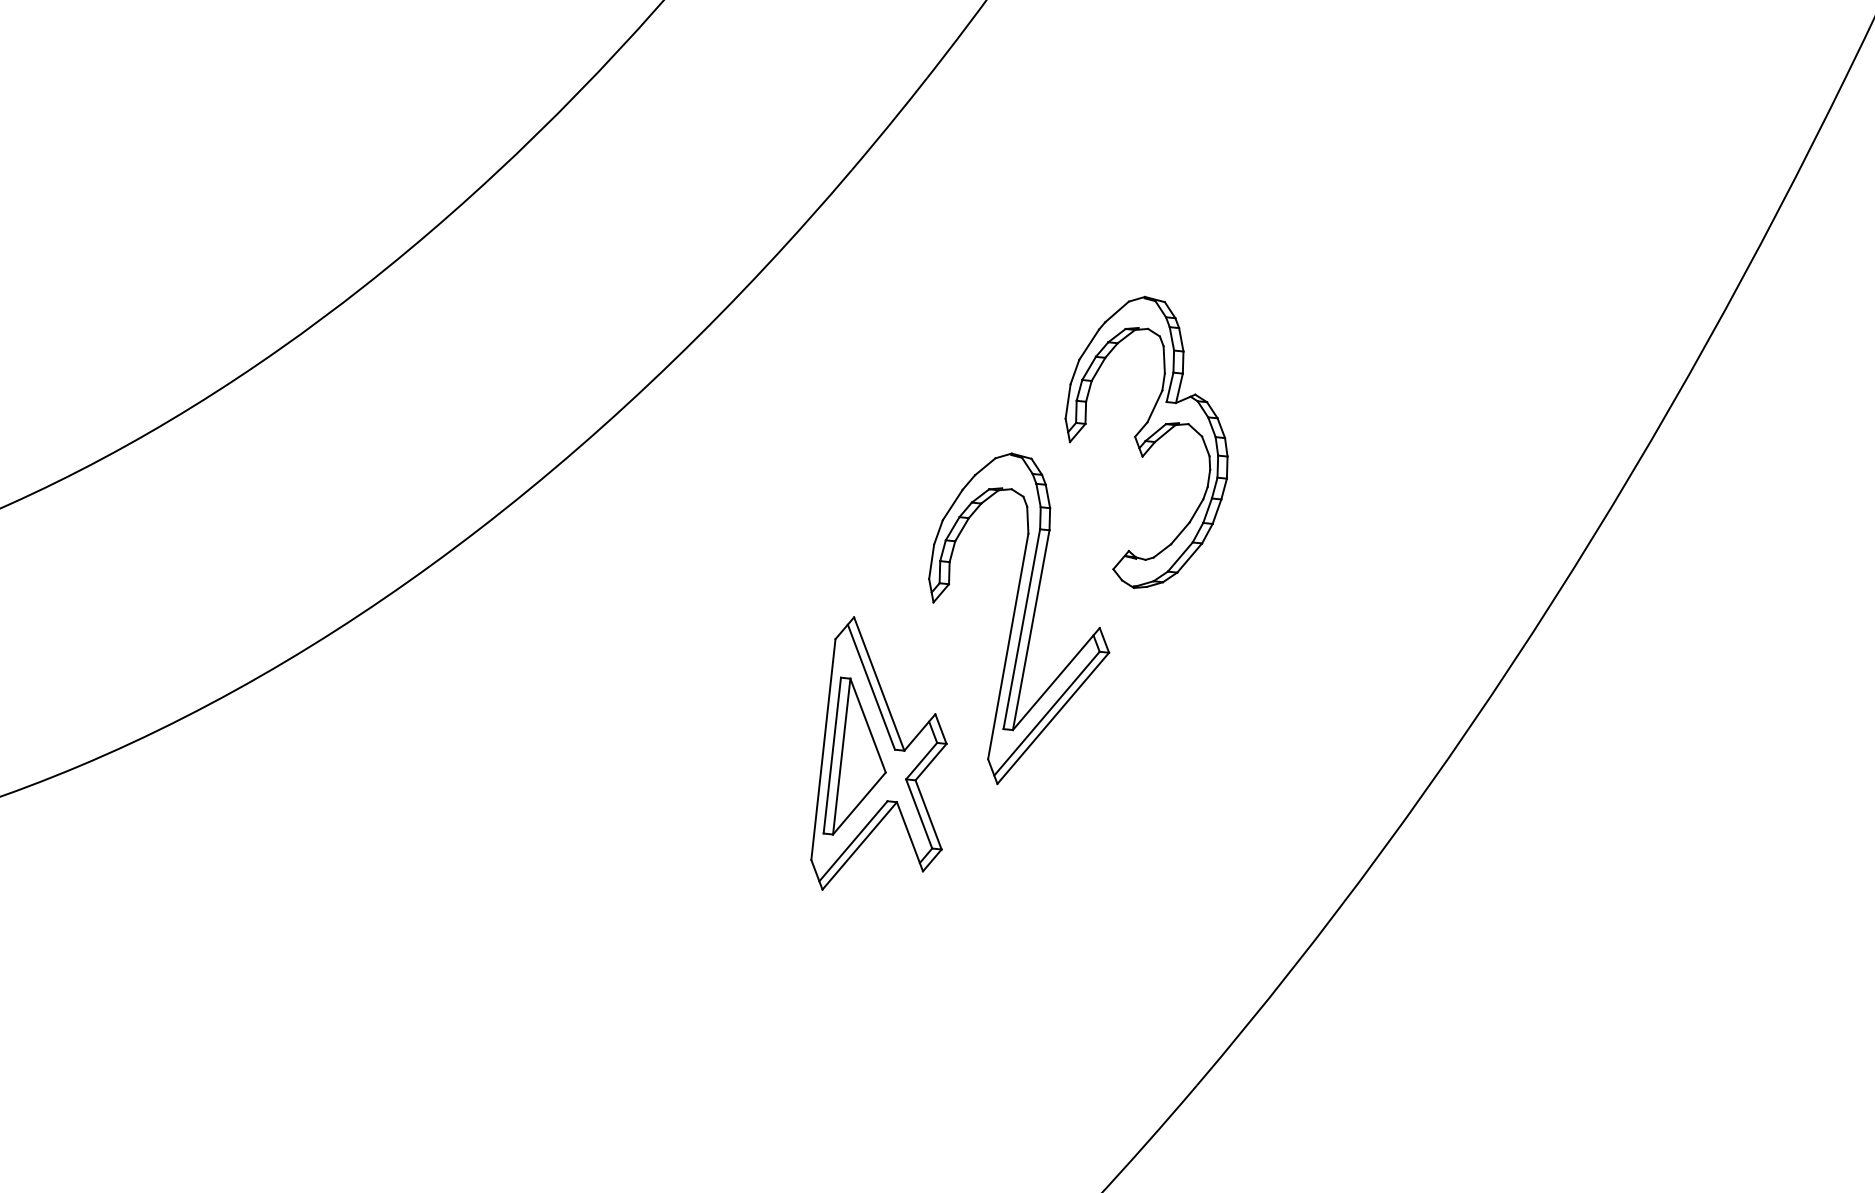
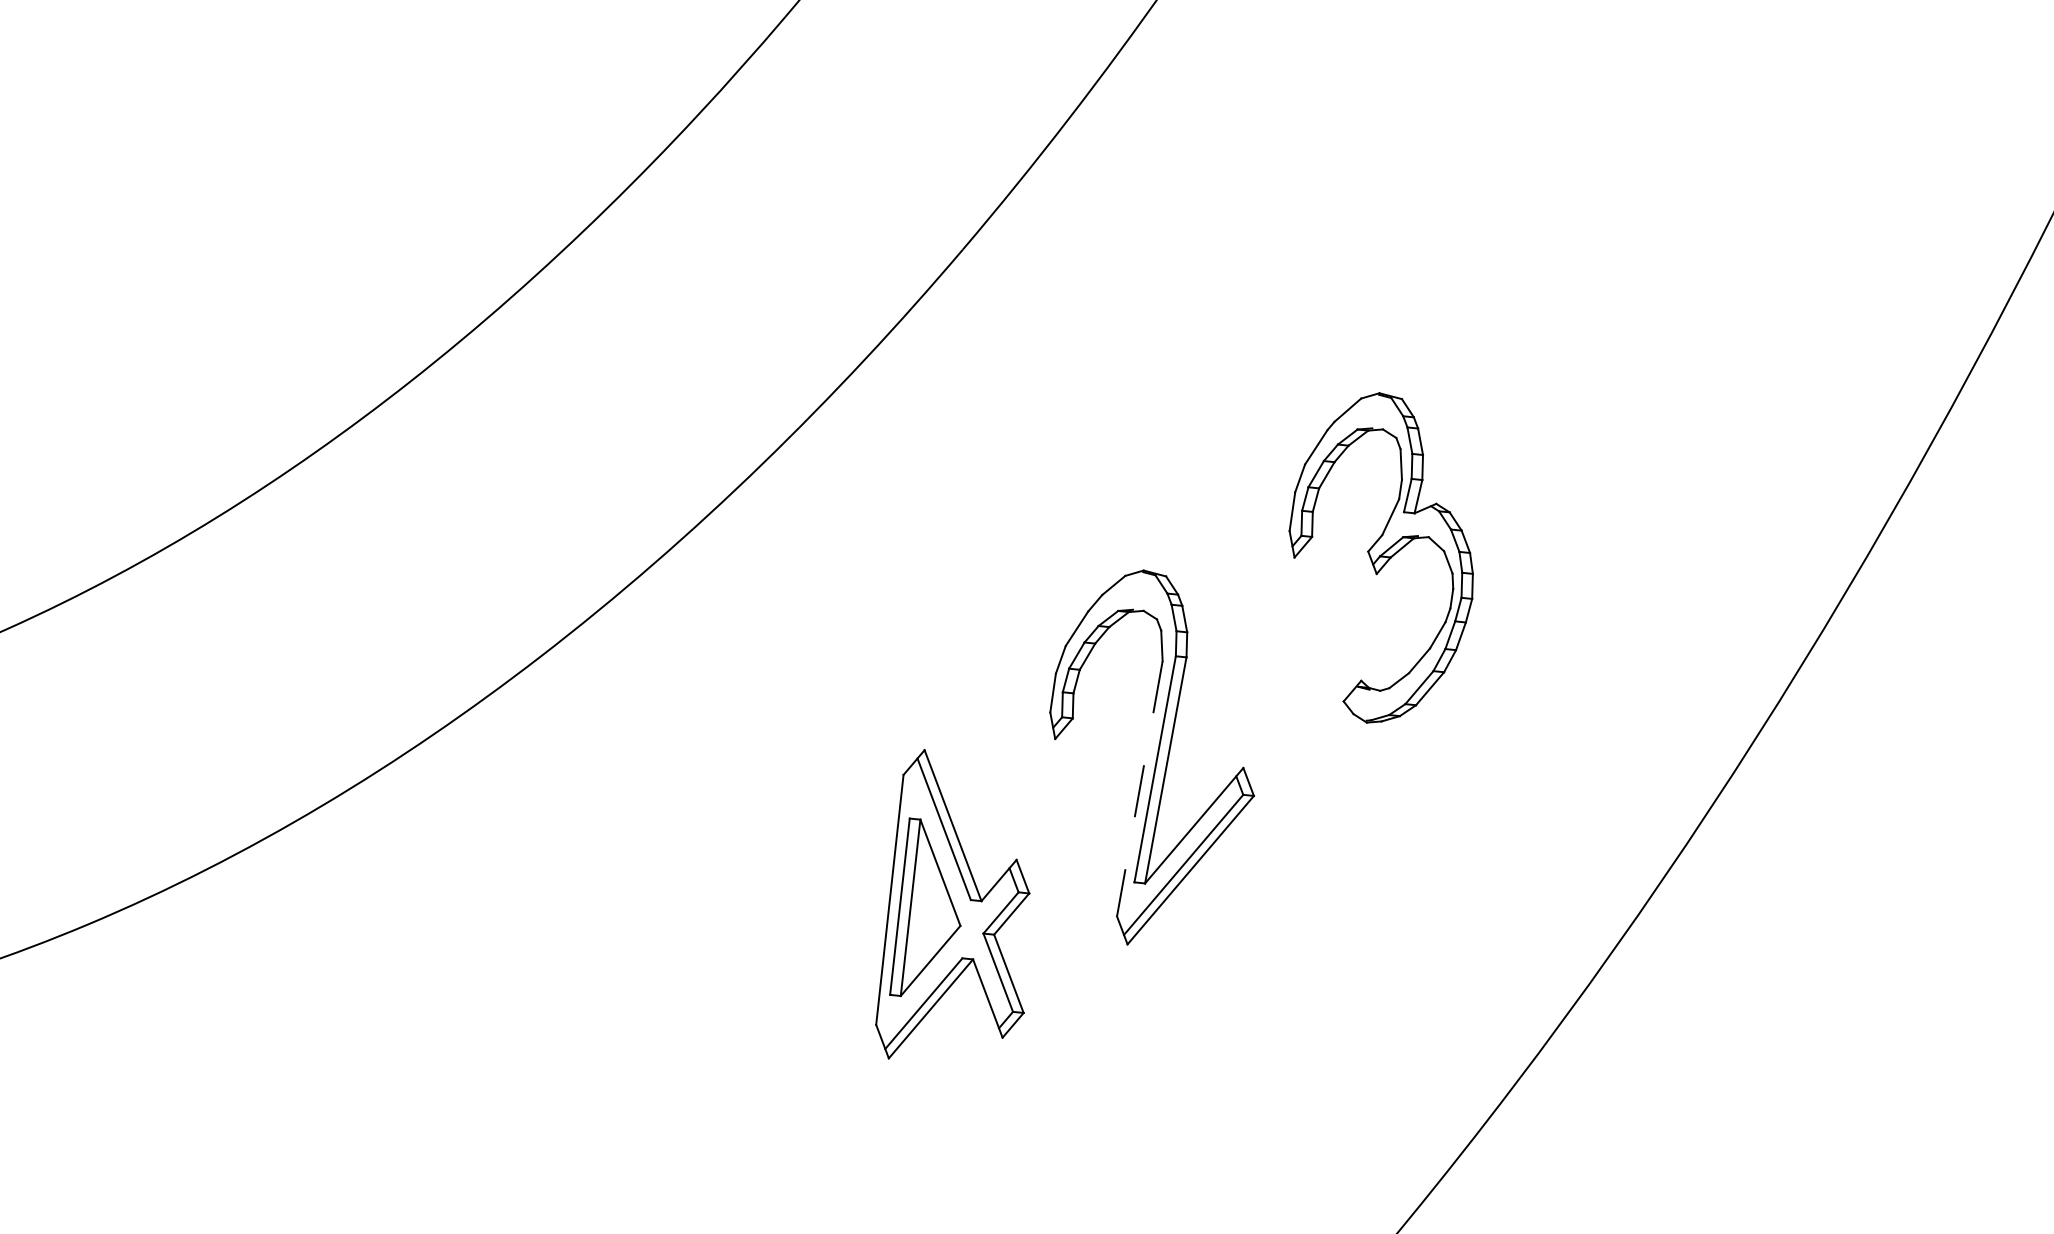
part: (1146, 441) -> (1381, 556), moved
line: (1008, 646) -> (1140, 788), solid -> dashed
part: (878, 753) -> (952, 904), moved

